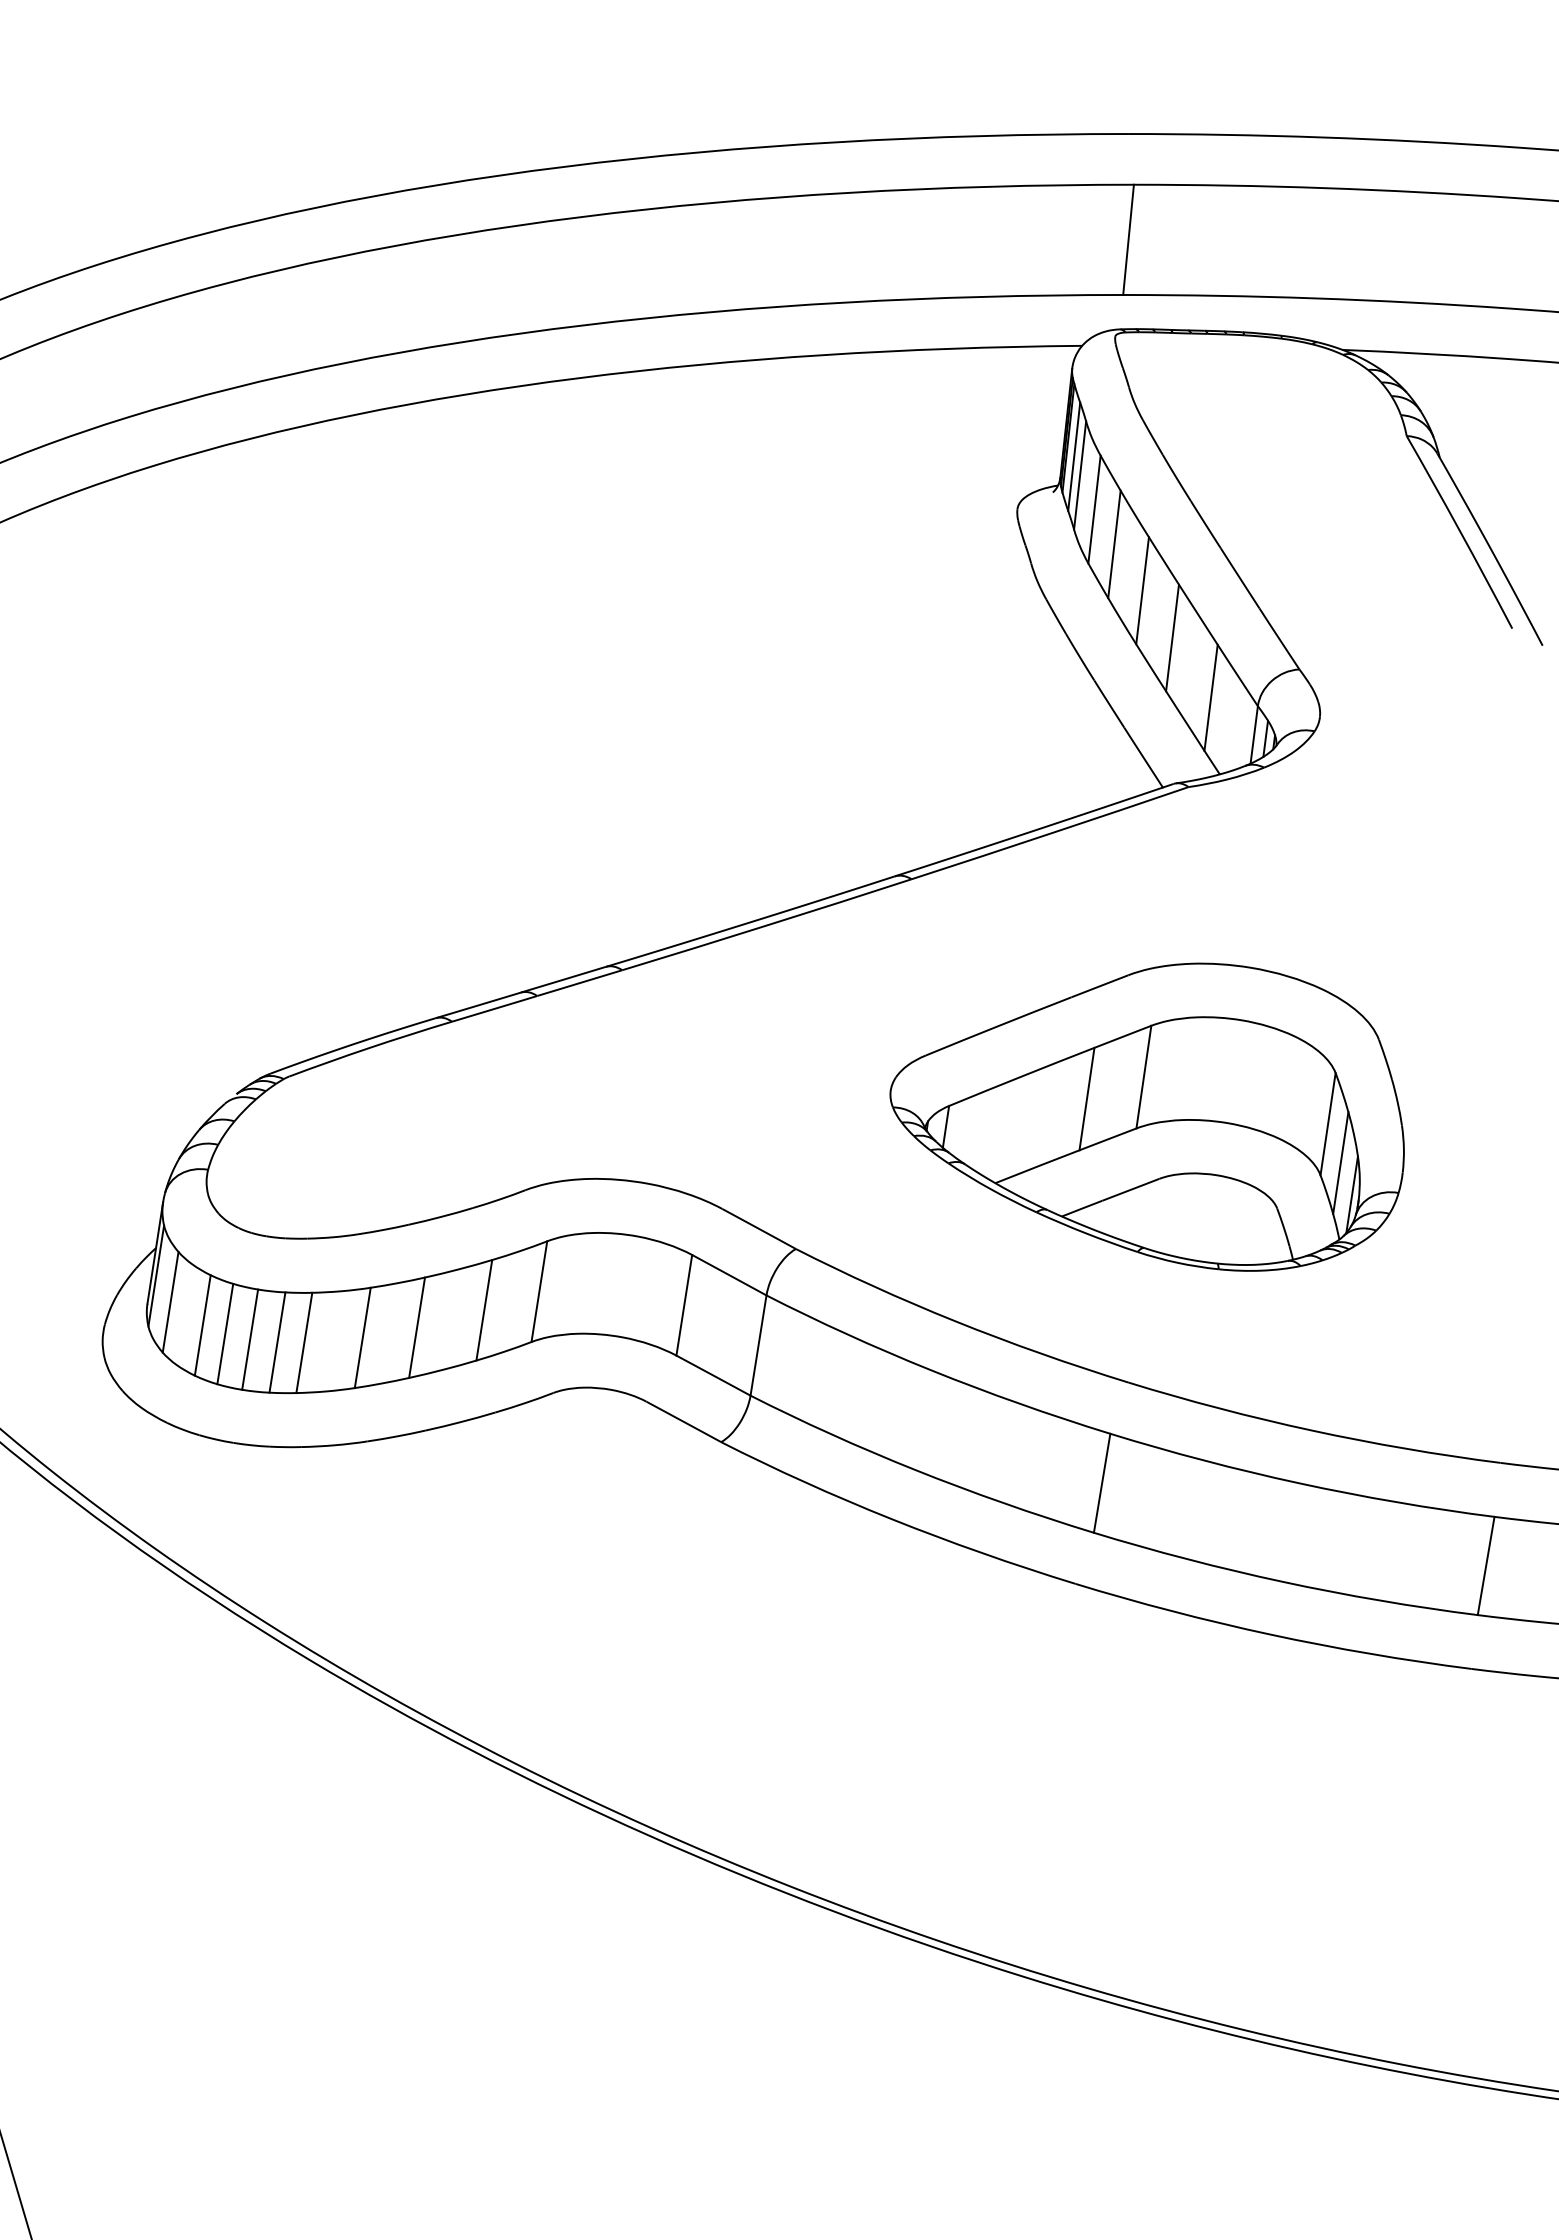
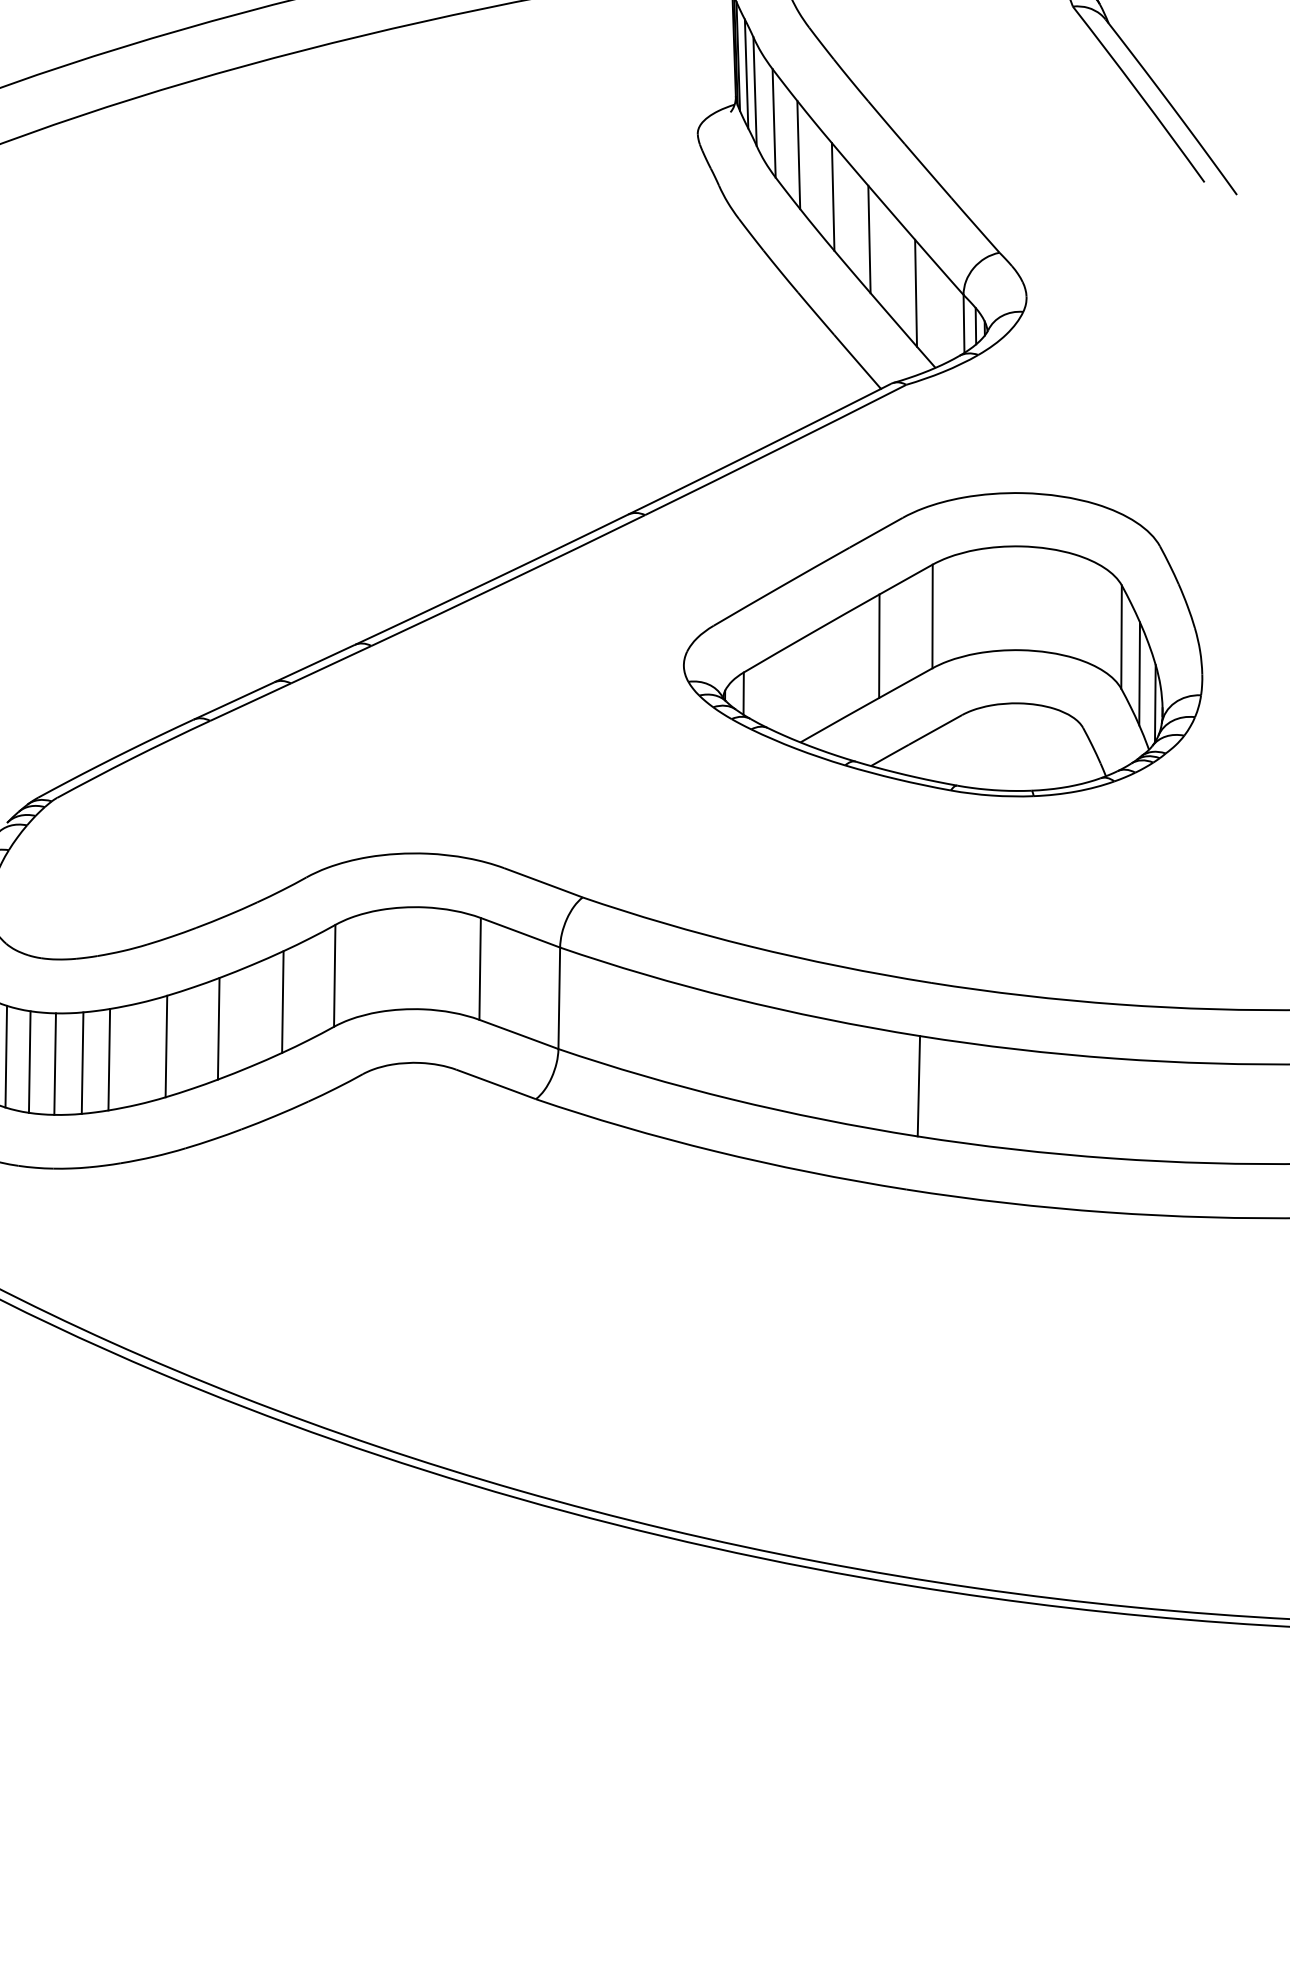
part: (1146, 1116) -> (940, 655), moved

